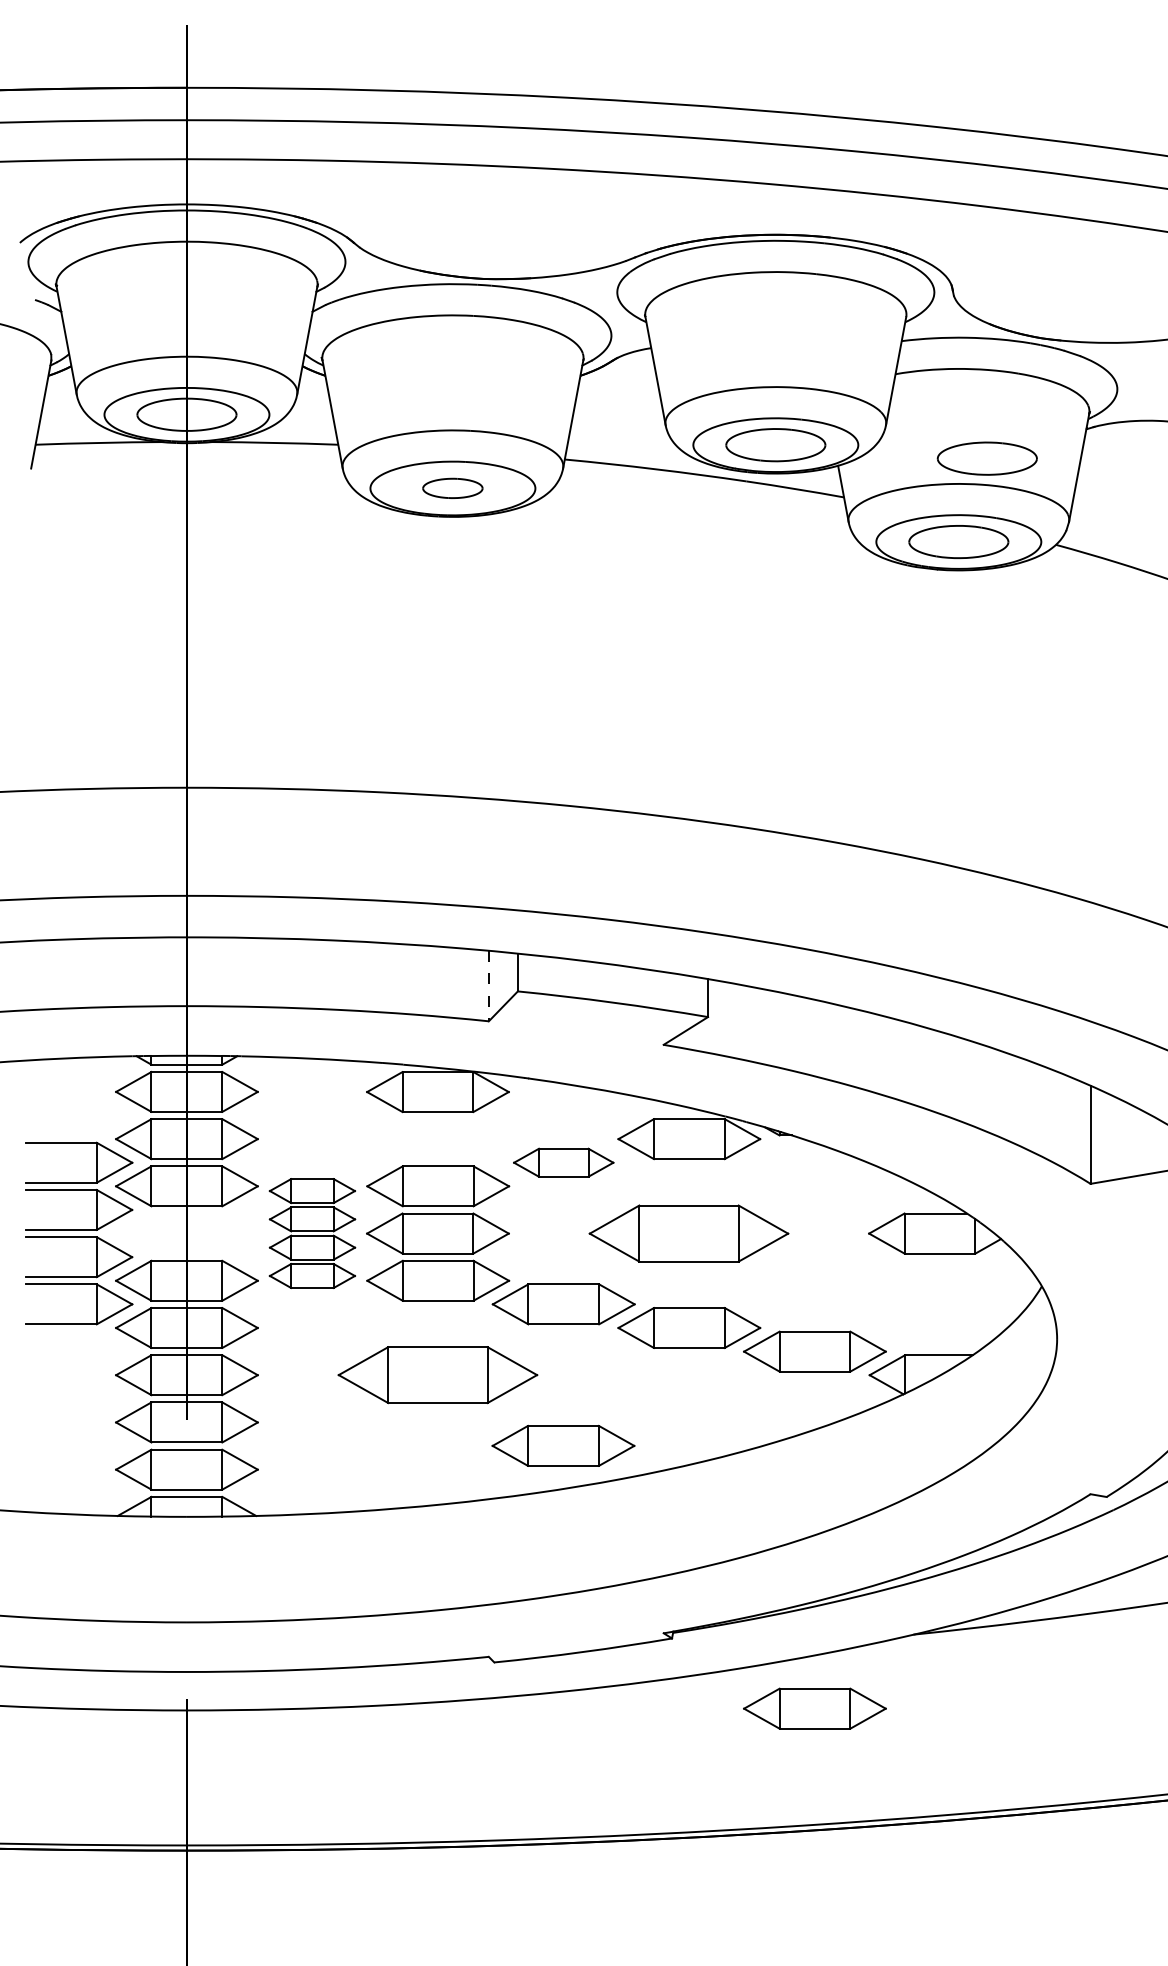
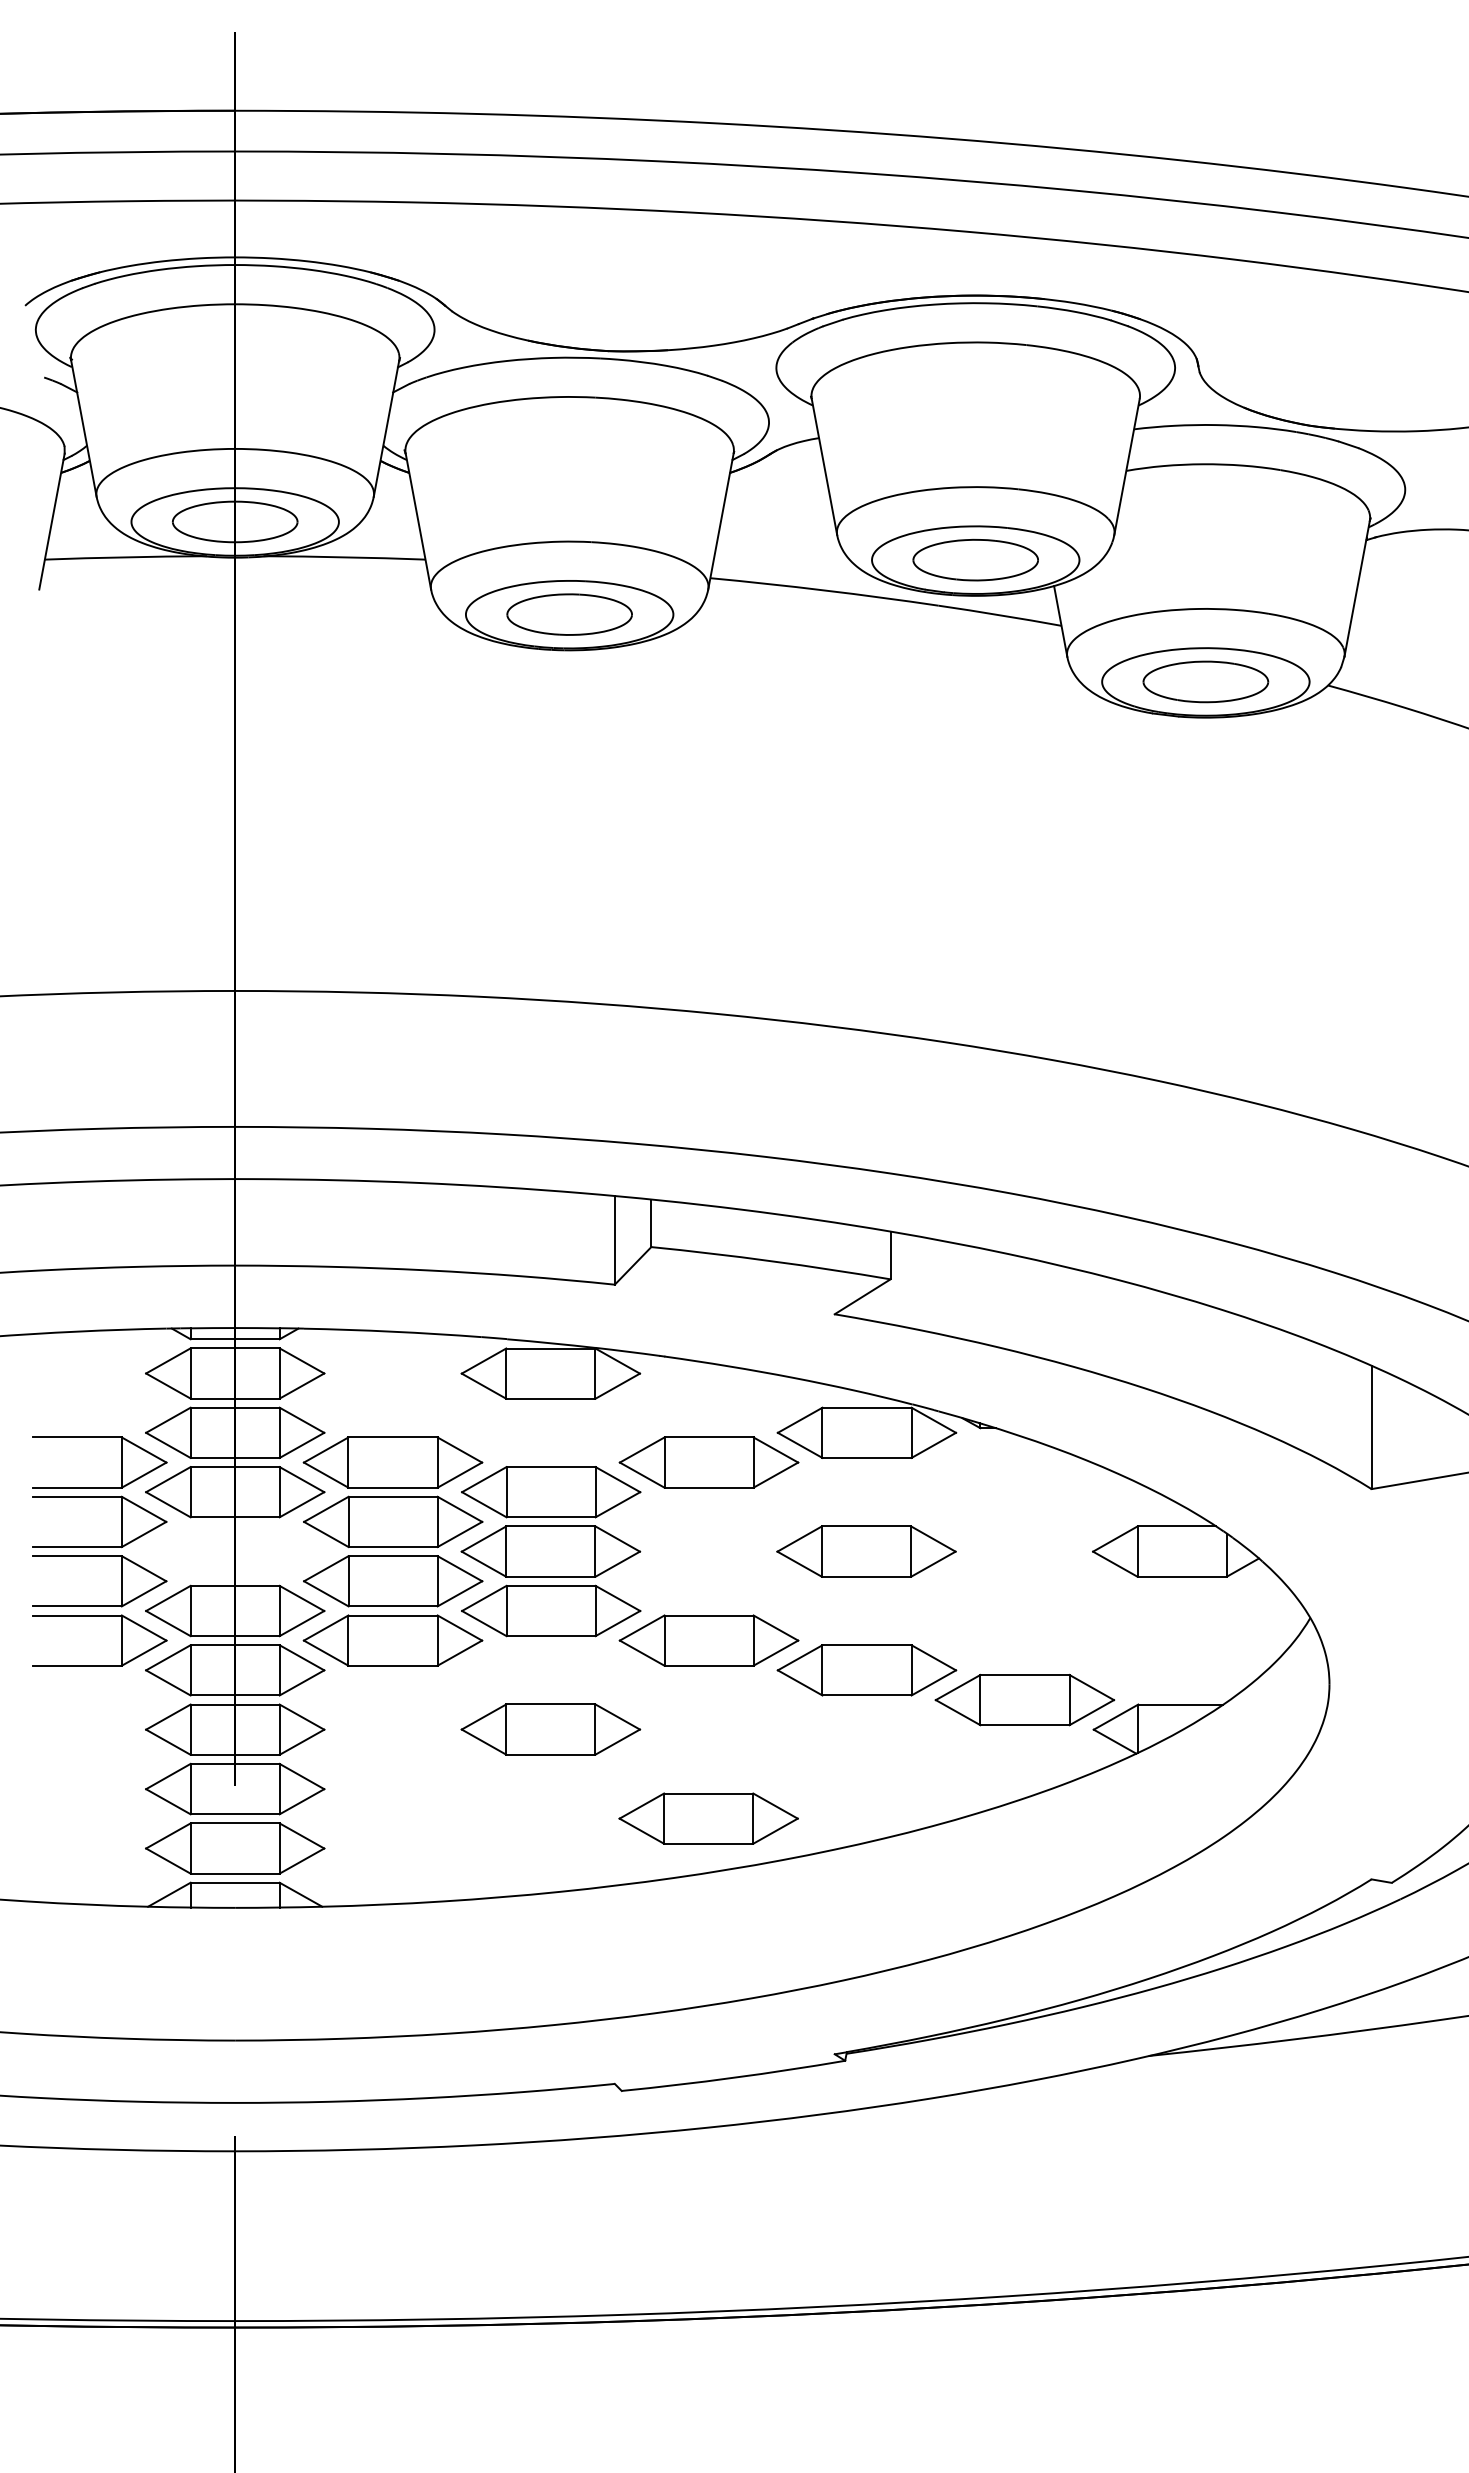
part: (987, 458) -> (1241, 576), removed
part: (452, 488) -> (569, 614), size x1.67
line: (488, 986) -> (614, 1240), dashed -> solid
part: (563, 1162) -> (708, 1462), size x1.43
part: (312, 1233) -> (392, 1551), size x1.67
part: (688, 1233) -> (866, 1551), size x0.71
part: (437, 1375) -> (550, 1729), size x0.71
part: (814, 1709) -> (1024, 2149), removed

